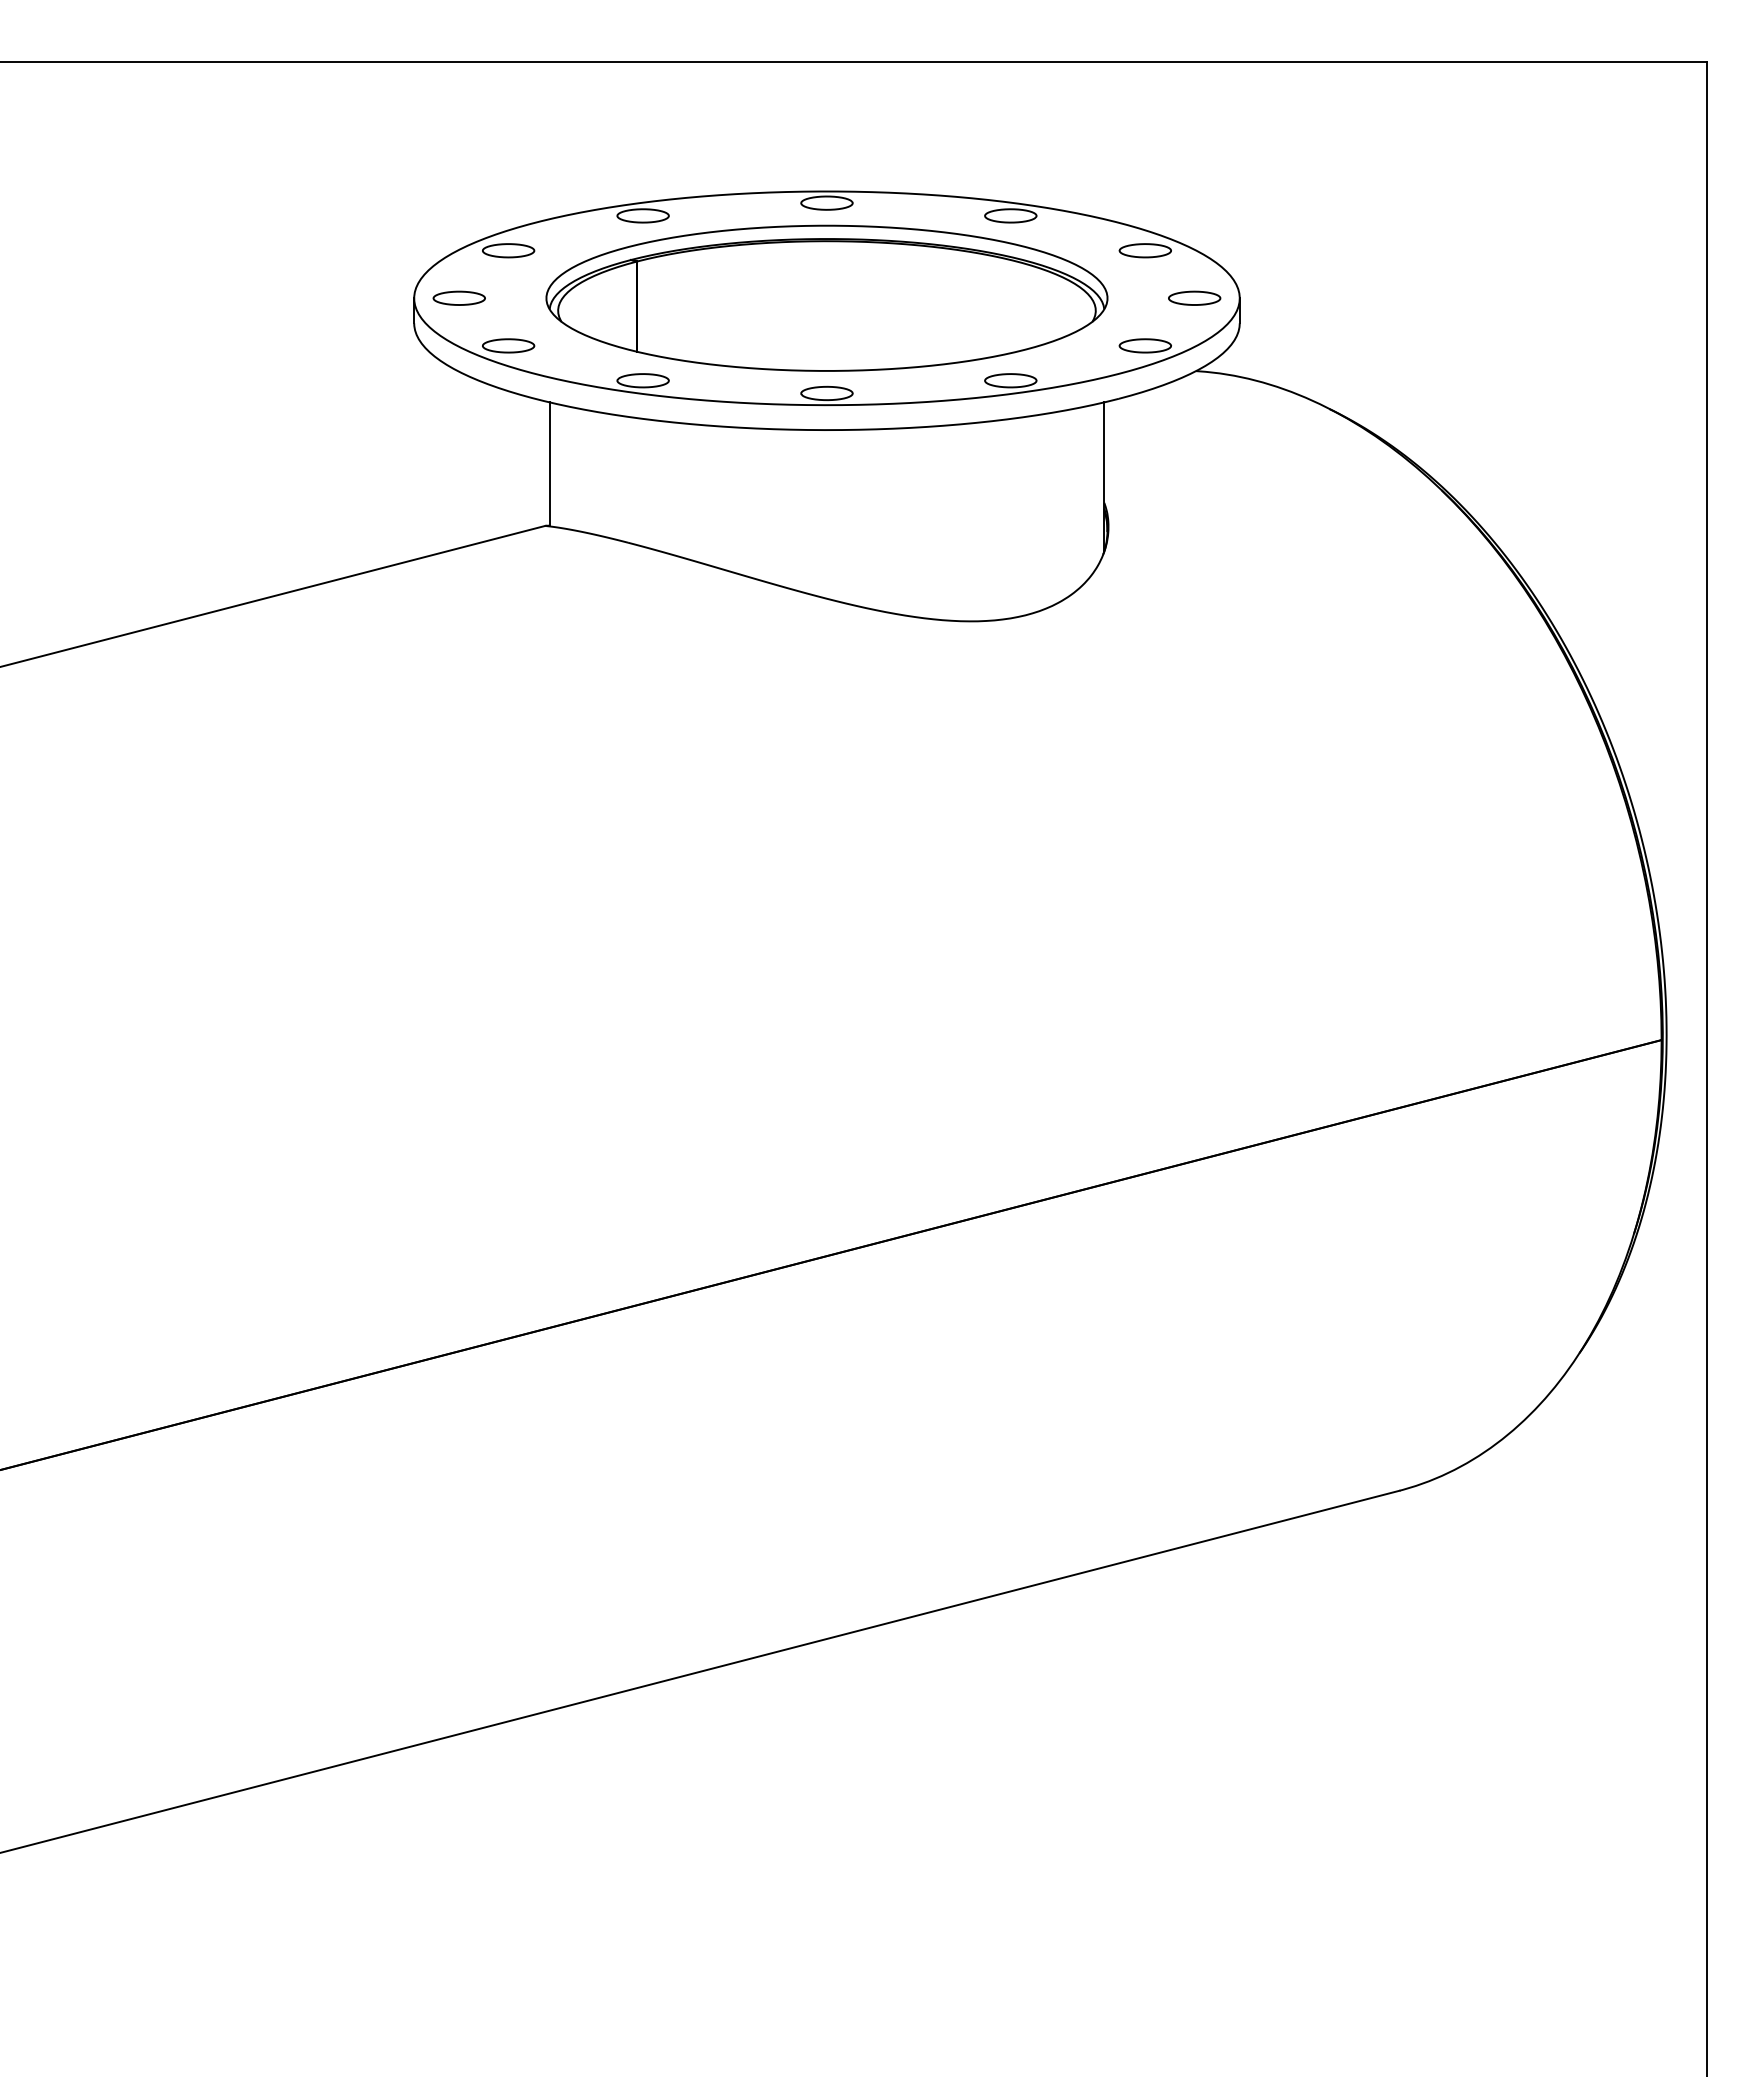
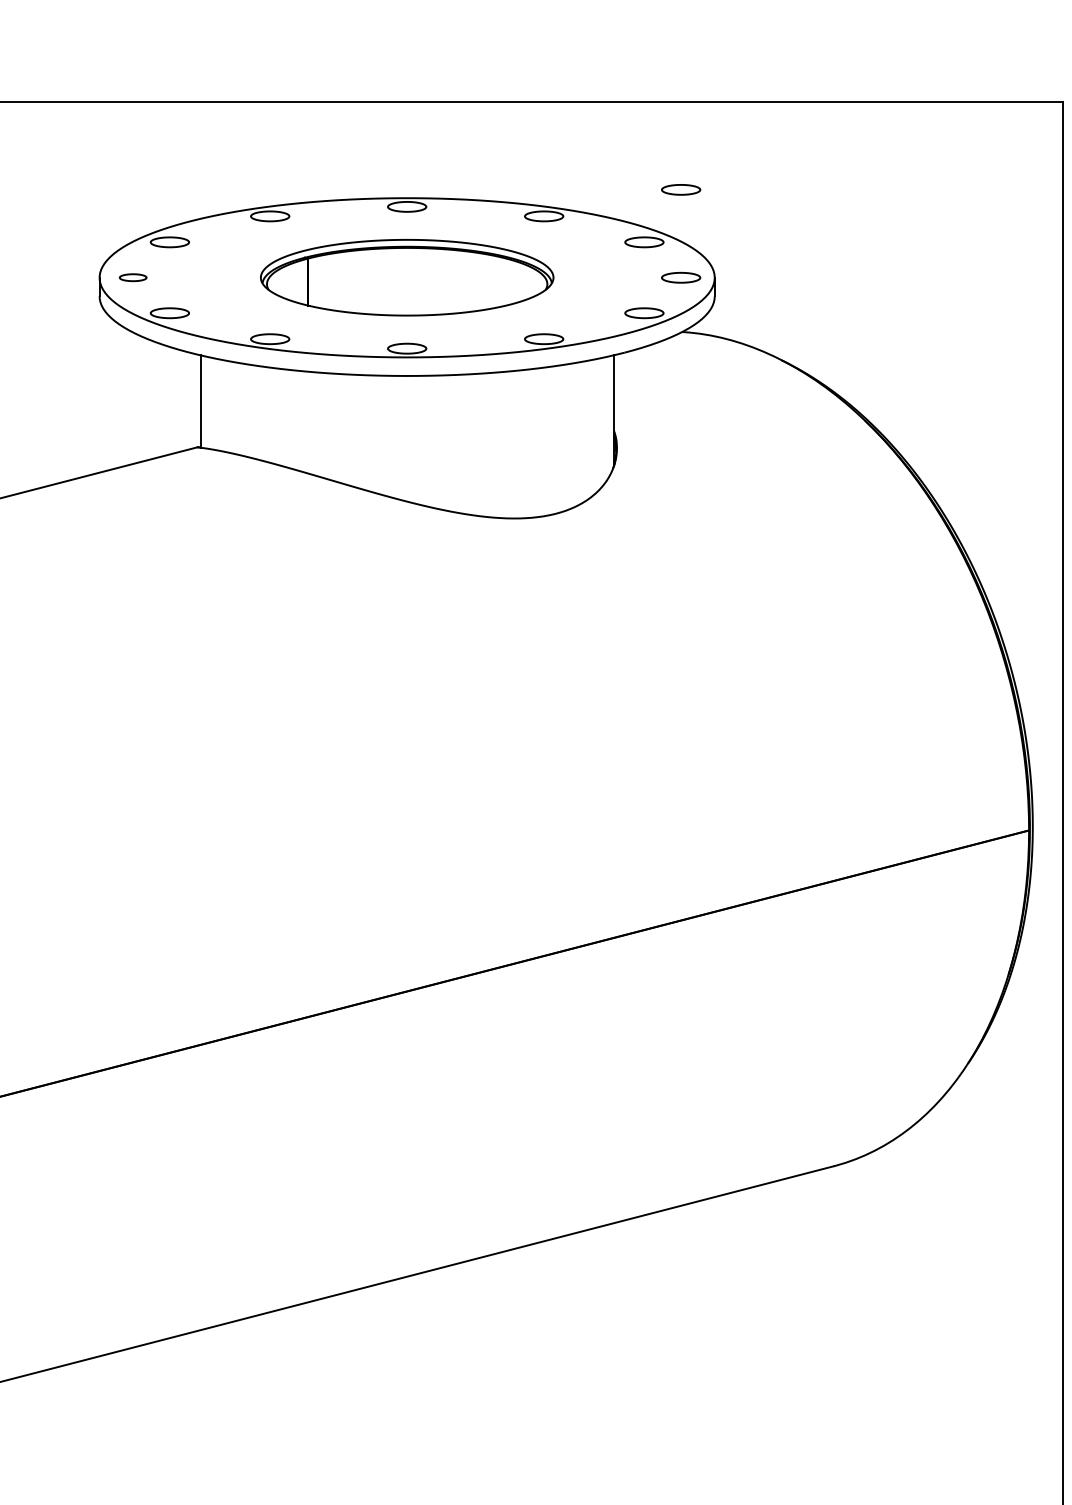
part: (1194, 179) -> (681, 189), added
part: (458, 297) -> (132, 277), size x0.7
part: (826, 297) -> (406, 277), size x0.7

